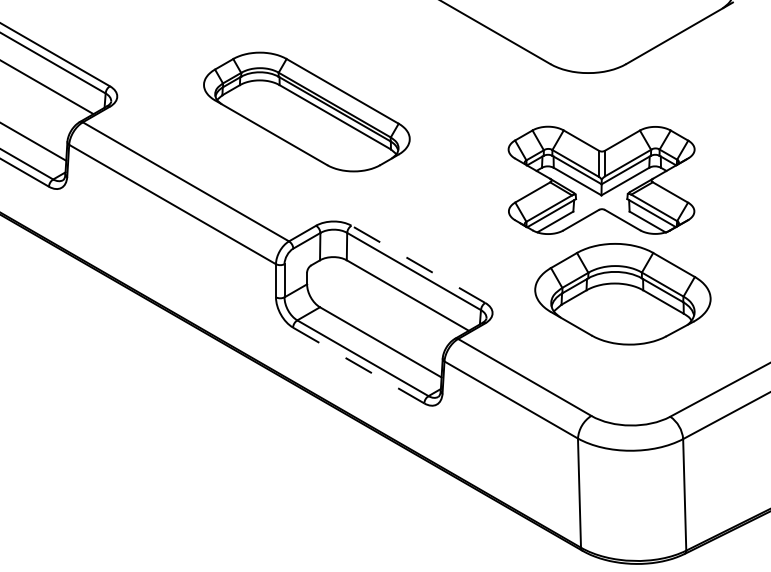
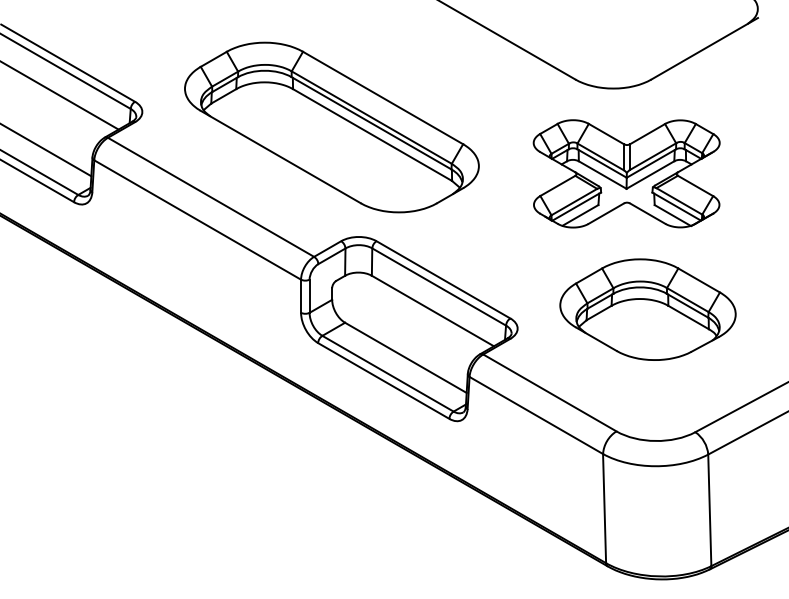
part: (306, 112) -> (331, 127), size x1.43
part: (601, 180) -> (626, 173), moved
line: (418, 264) -> (443, 279), dashed -> solid
line: (358, 365) -> (383, 380), dashed -> solid

